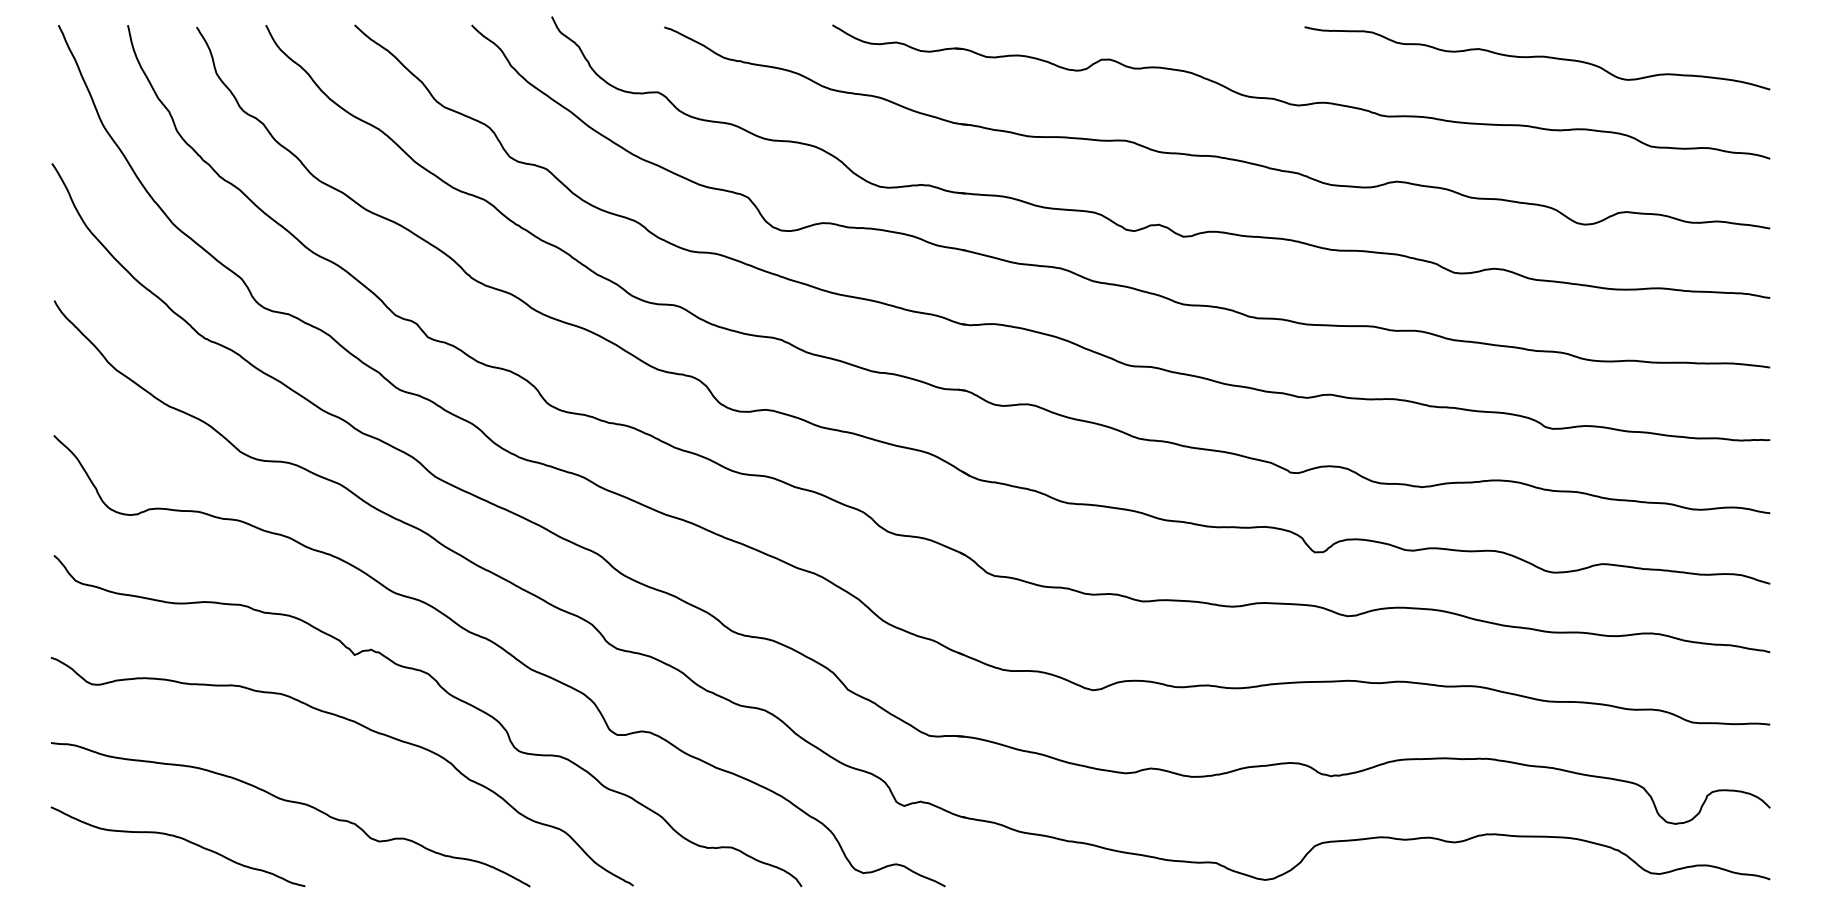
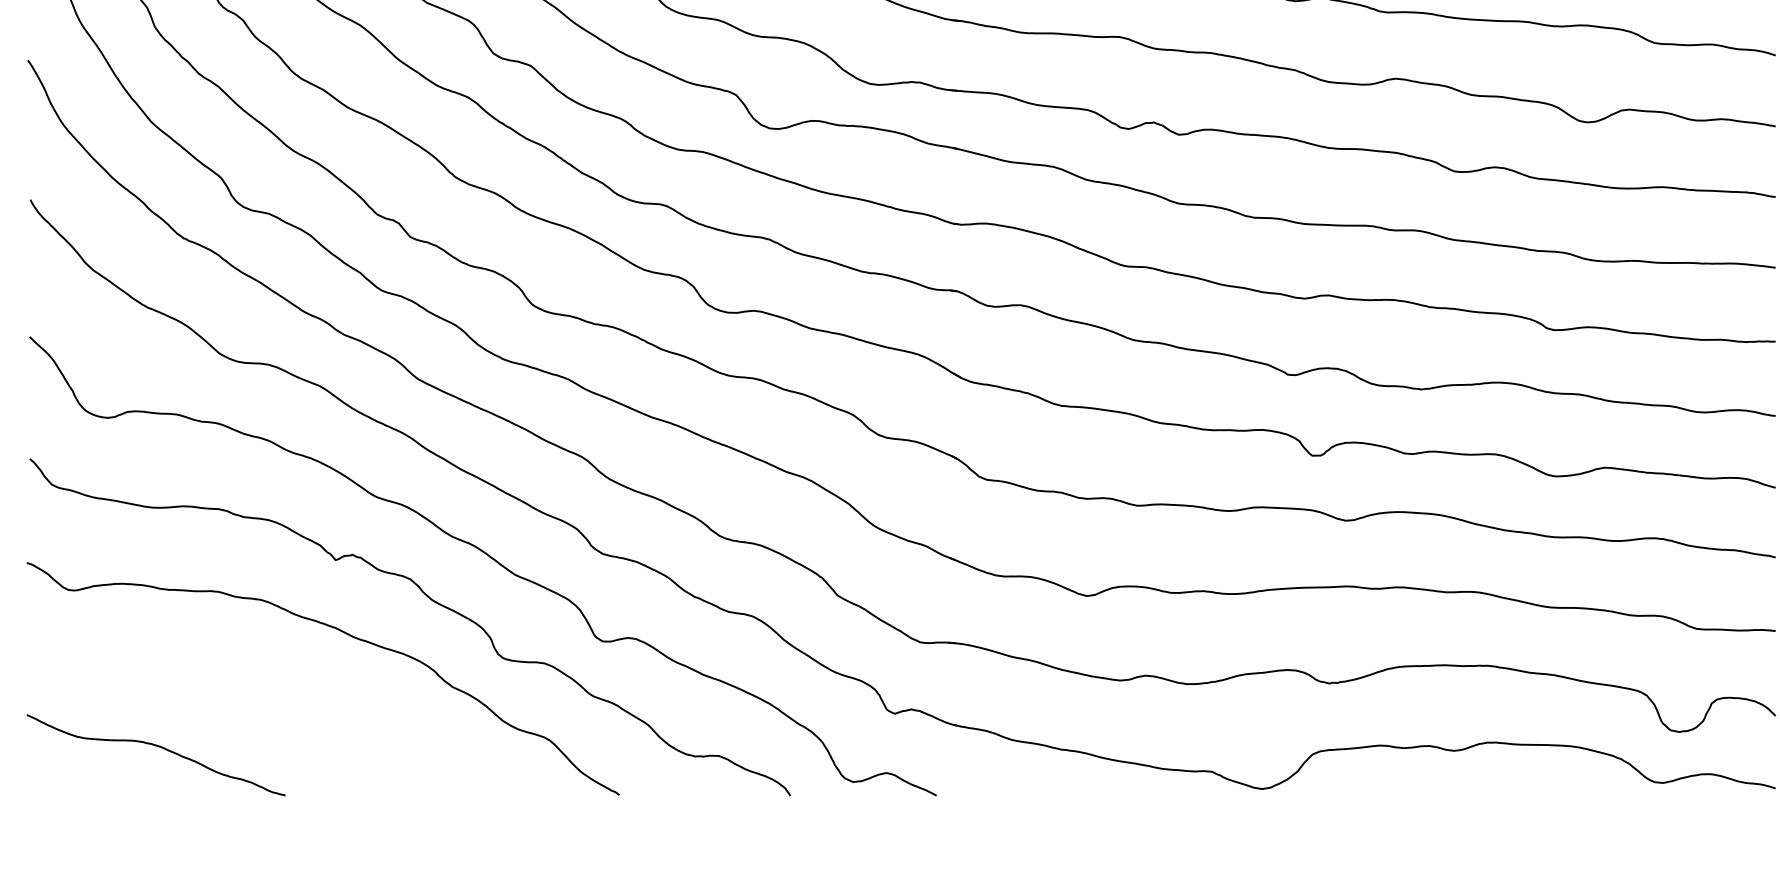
curve: (290, 802) -> (270, 710), removed

